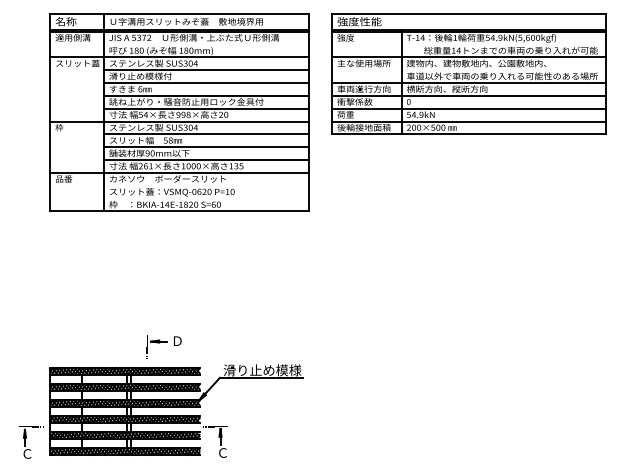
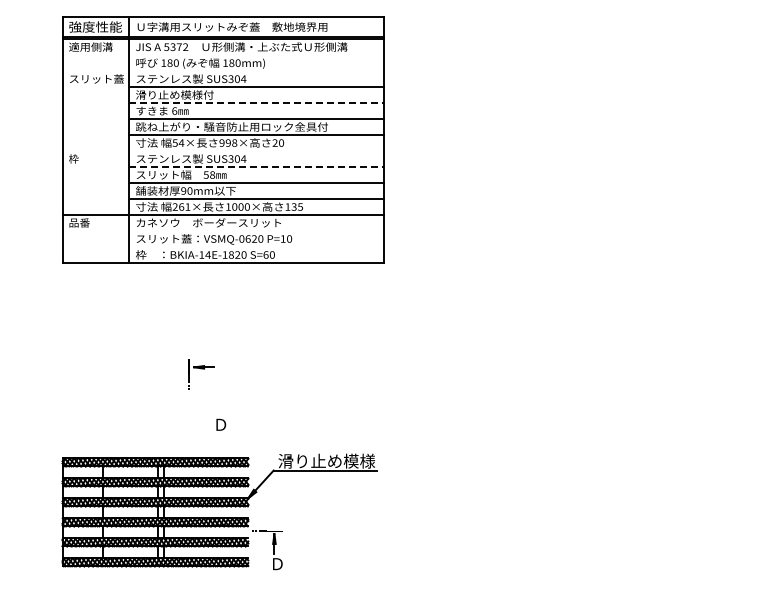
text: (76, 21) -> (95, 26), 名称 -> 強度性能
line: (179, 57) -> (223, 71), removed
part: (469, 73) -> (584, 91), removed
line: (206, 83) -> (257, 103), solid -> dashed
line: (179, 121) -> (223, 151), removed
line: (206, 134) -> (257, 167), solid -> dashed
part: (157, 347) -> (201, 374), moved
part: (25, 442) -> (31, 550), removed
text: (222, 453) -> (277, 564), Ｃ -> Ｄ

